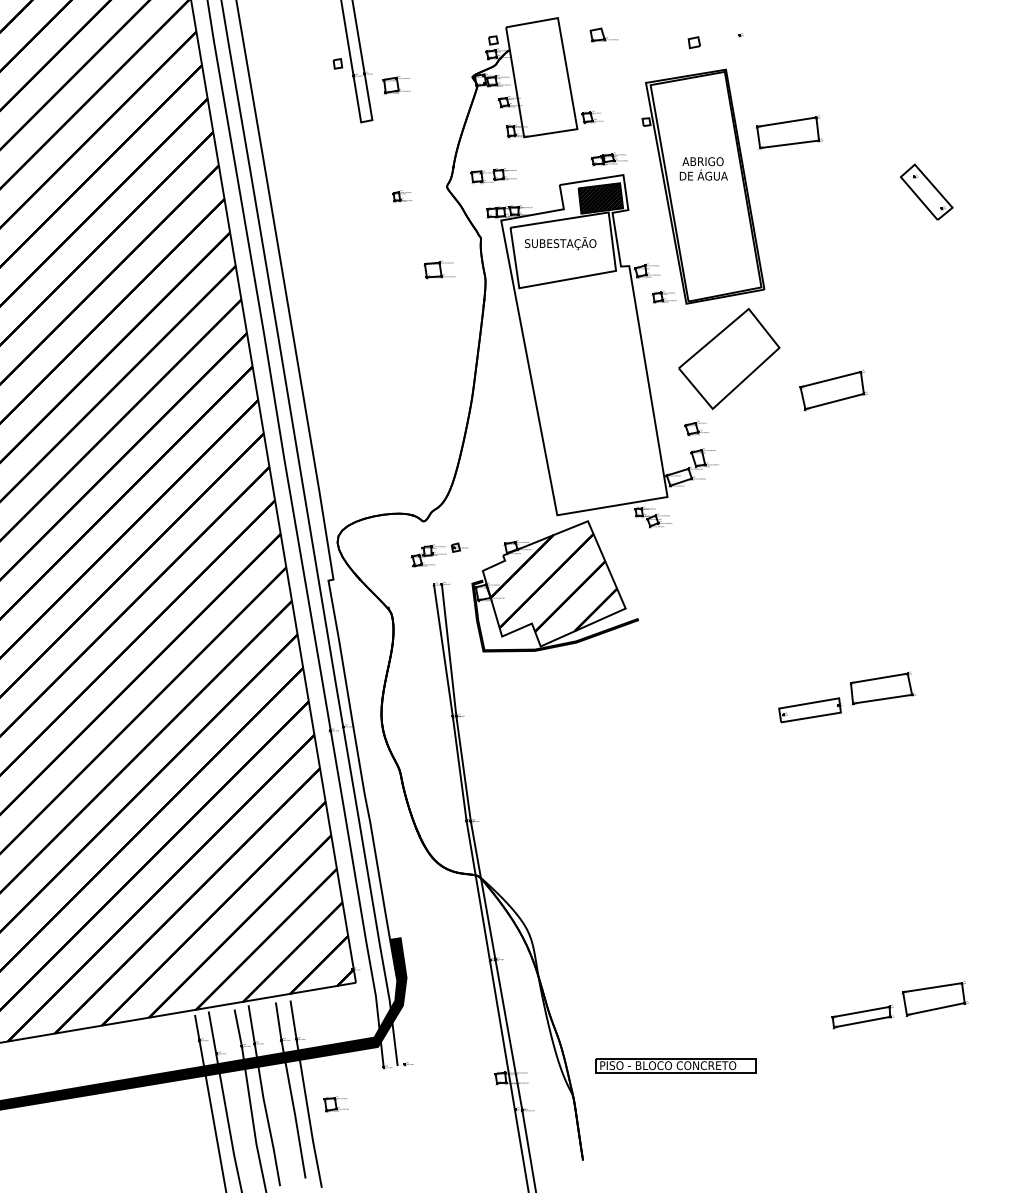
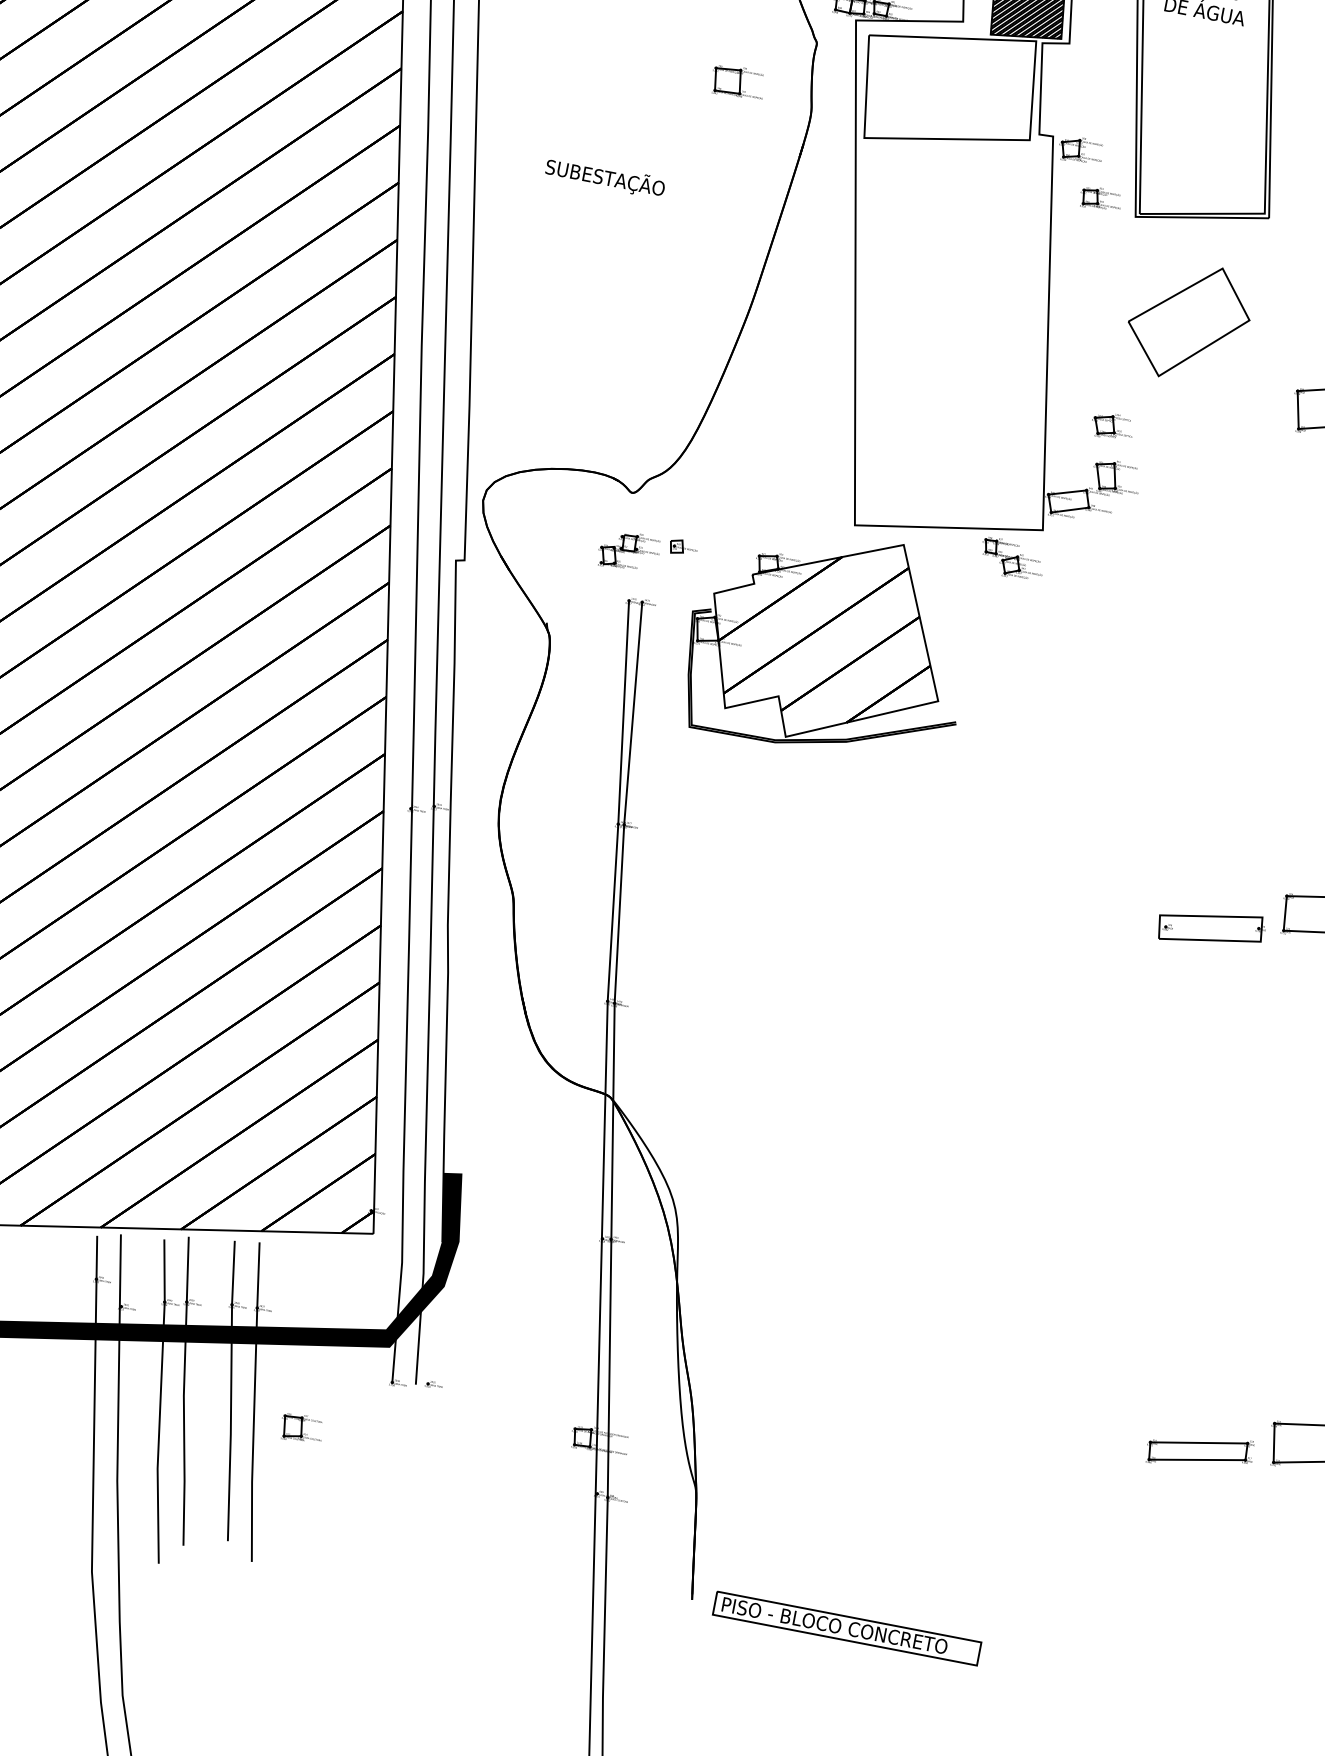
text: (560, 243) -> (605, 177), moved
part: (729, 359) -> (1189, 322), size x0.7
part: (675, 1065) -> (846, 1627), moved

